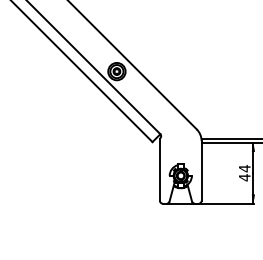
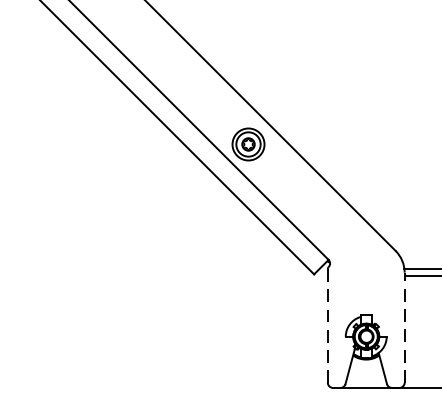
line: (159, 170) -> (326, 326), solid -> dashed
line: (201, 171) -> (404, 328), solid -> dashed

